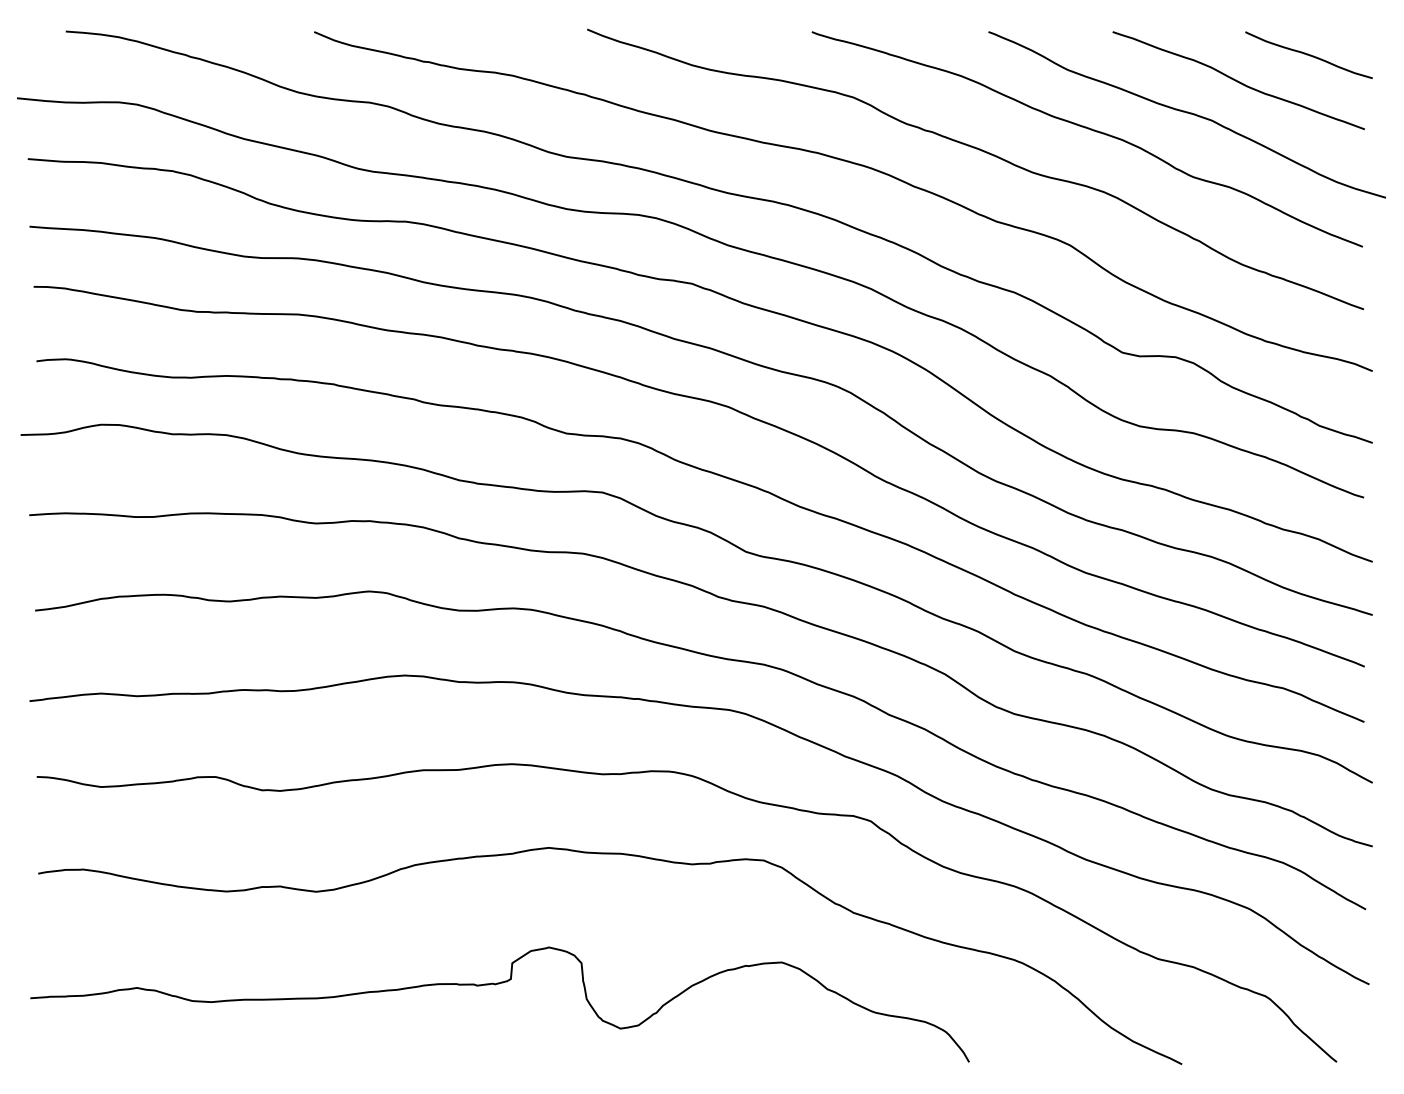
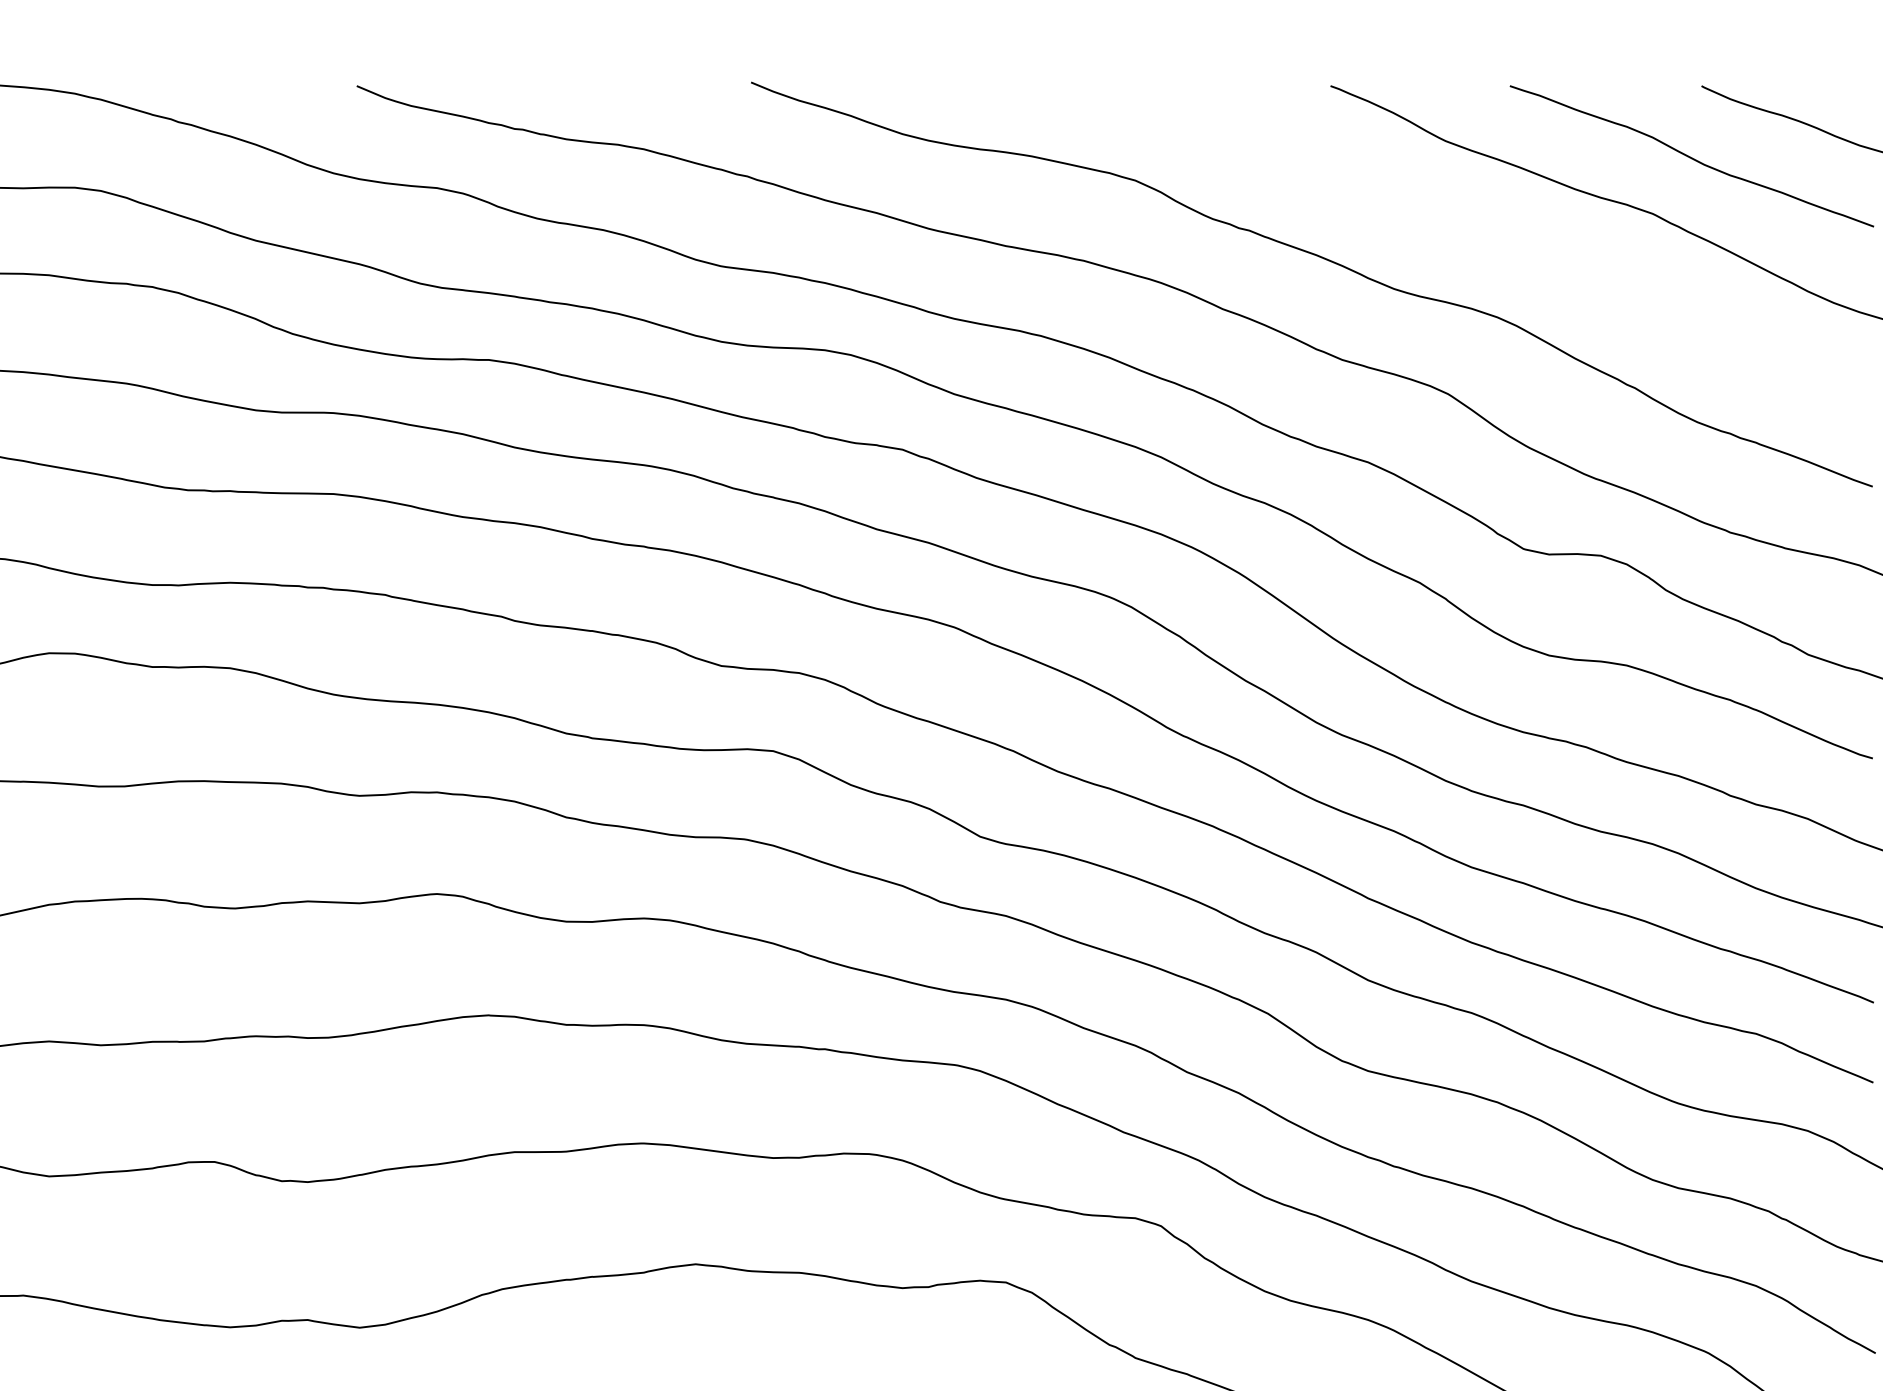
curve: (1090, 130) -> (1477, 228), removed

